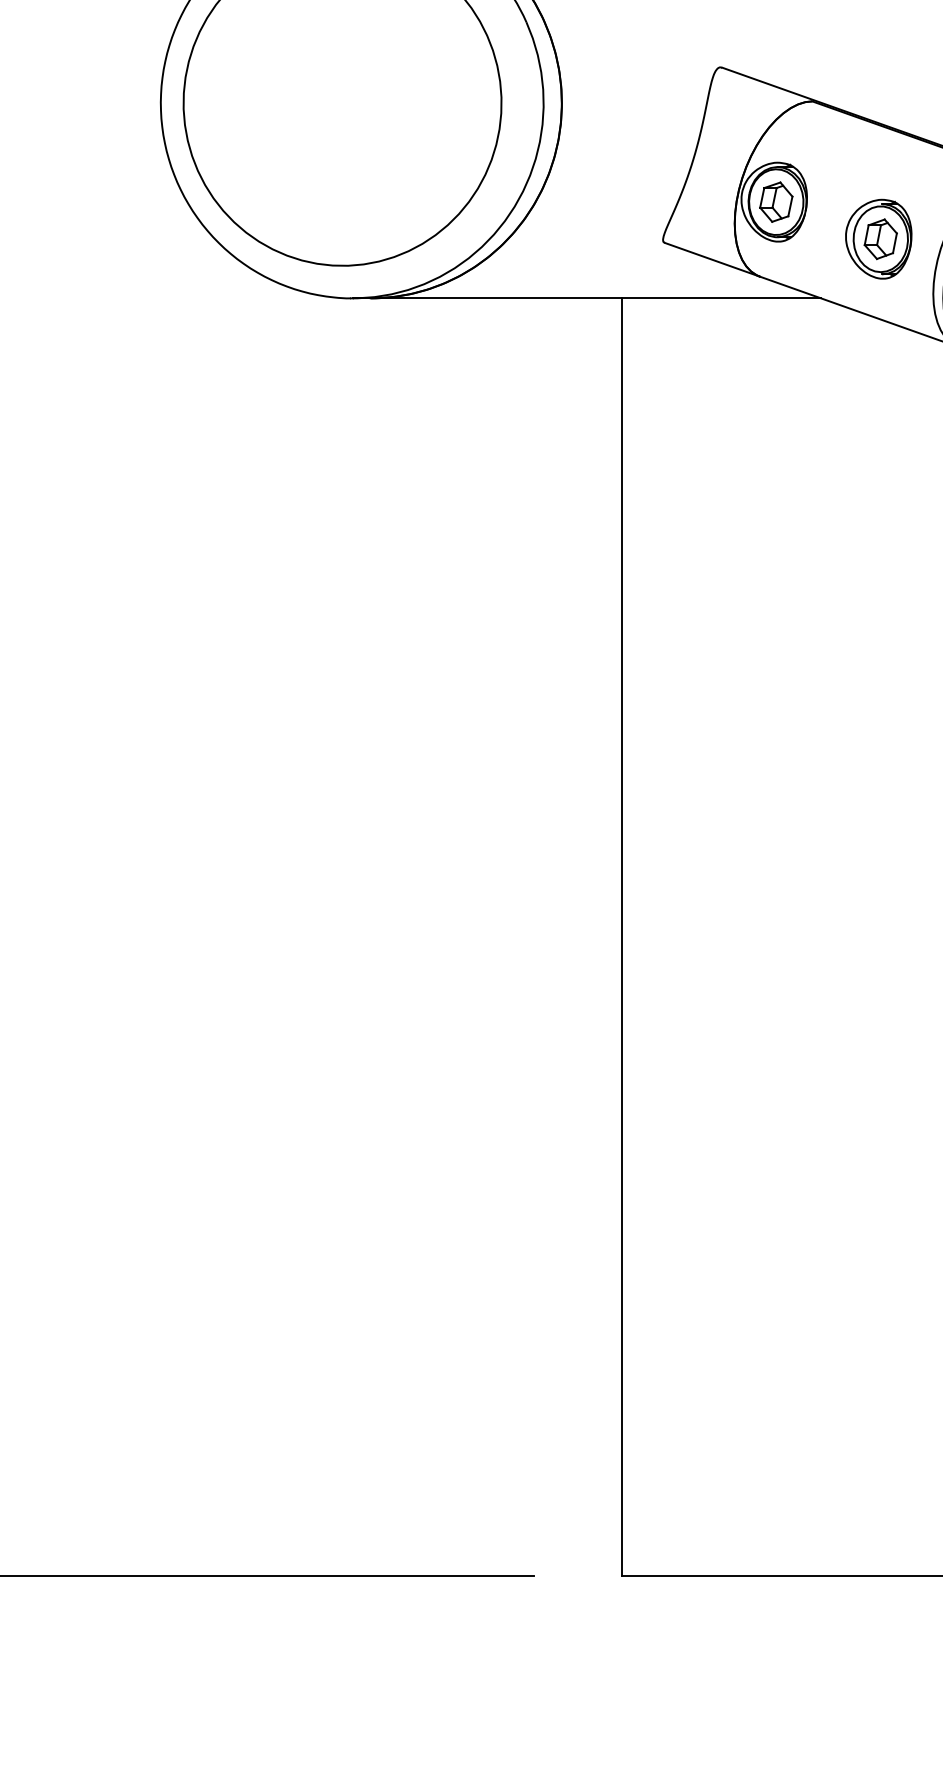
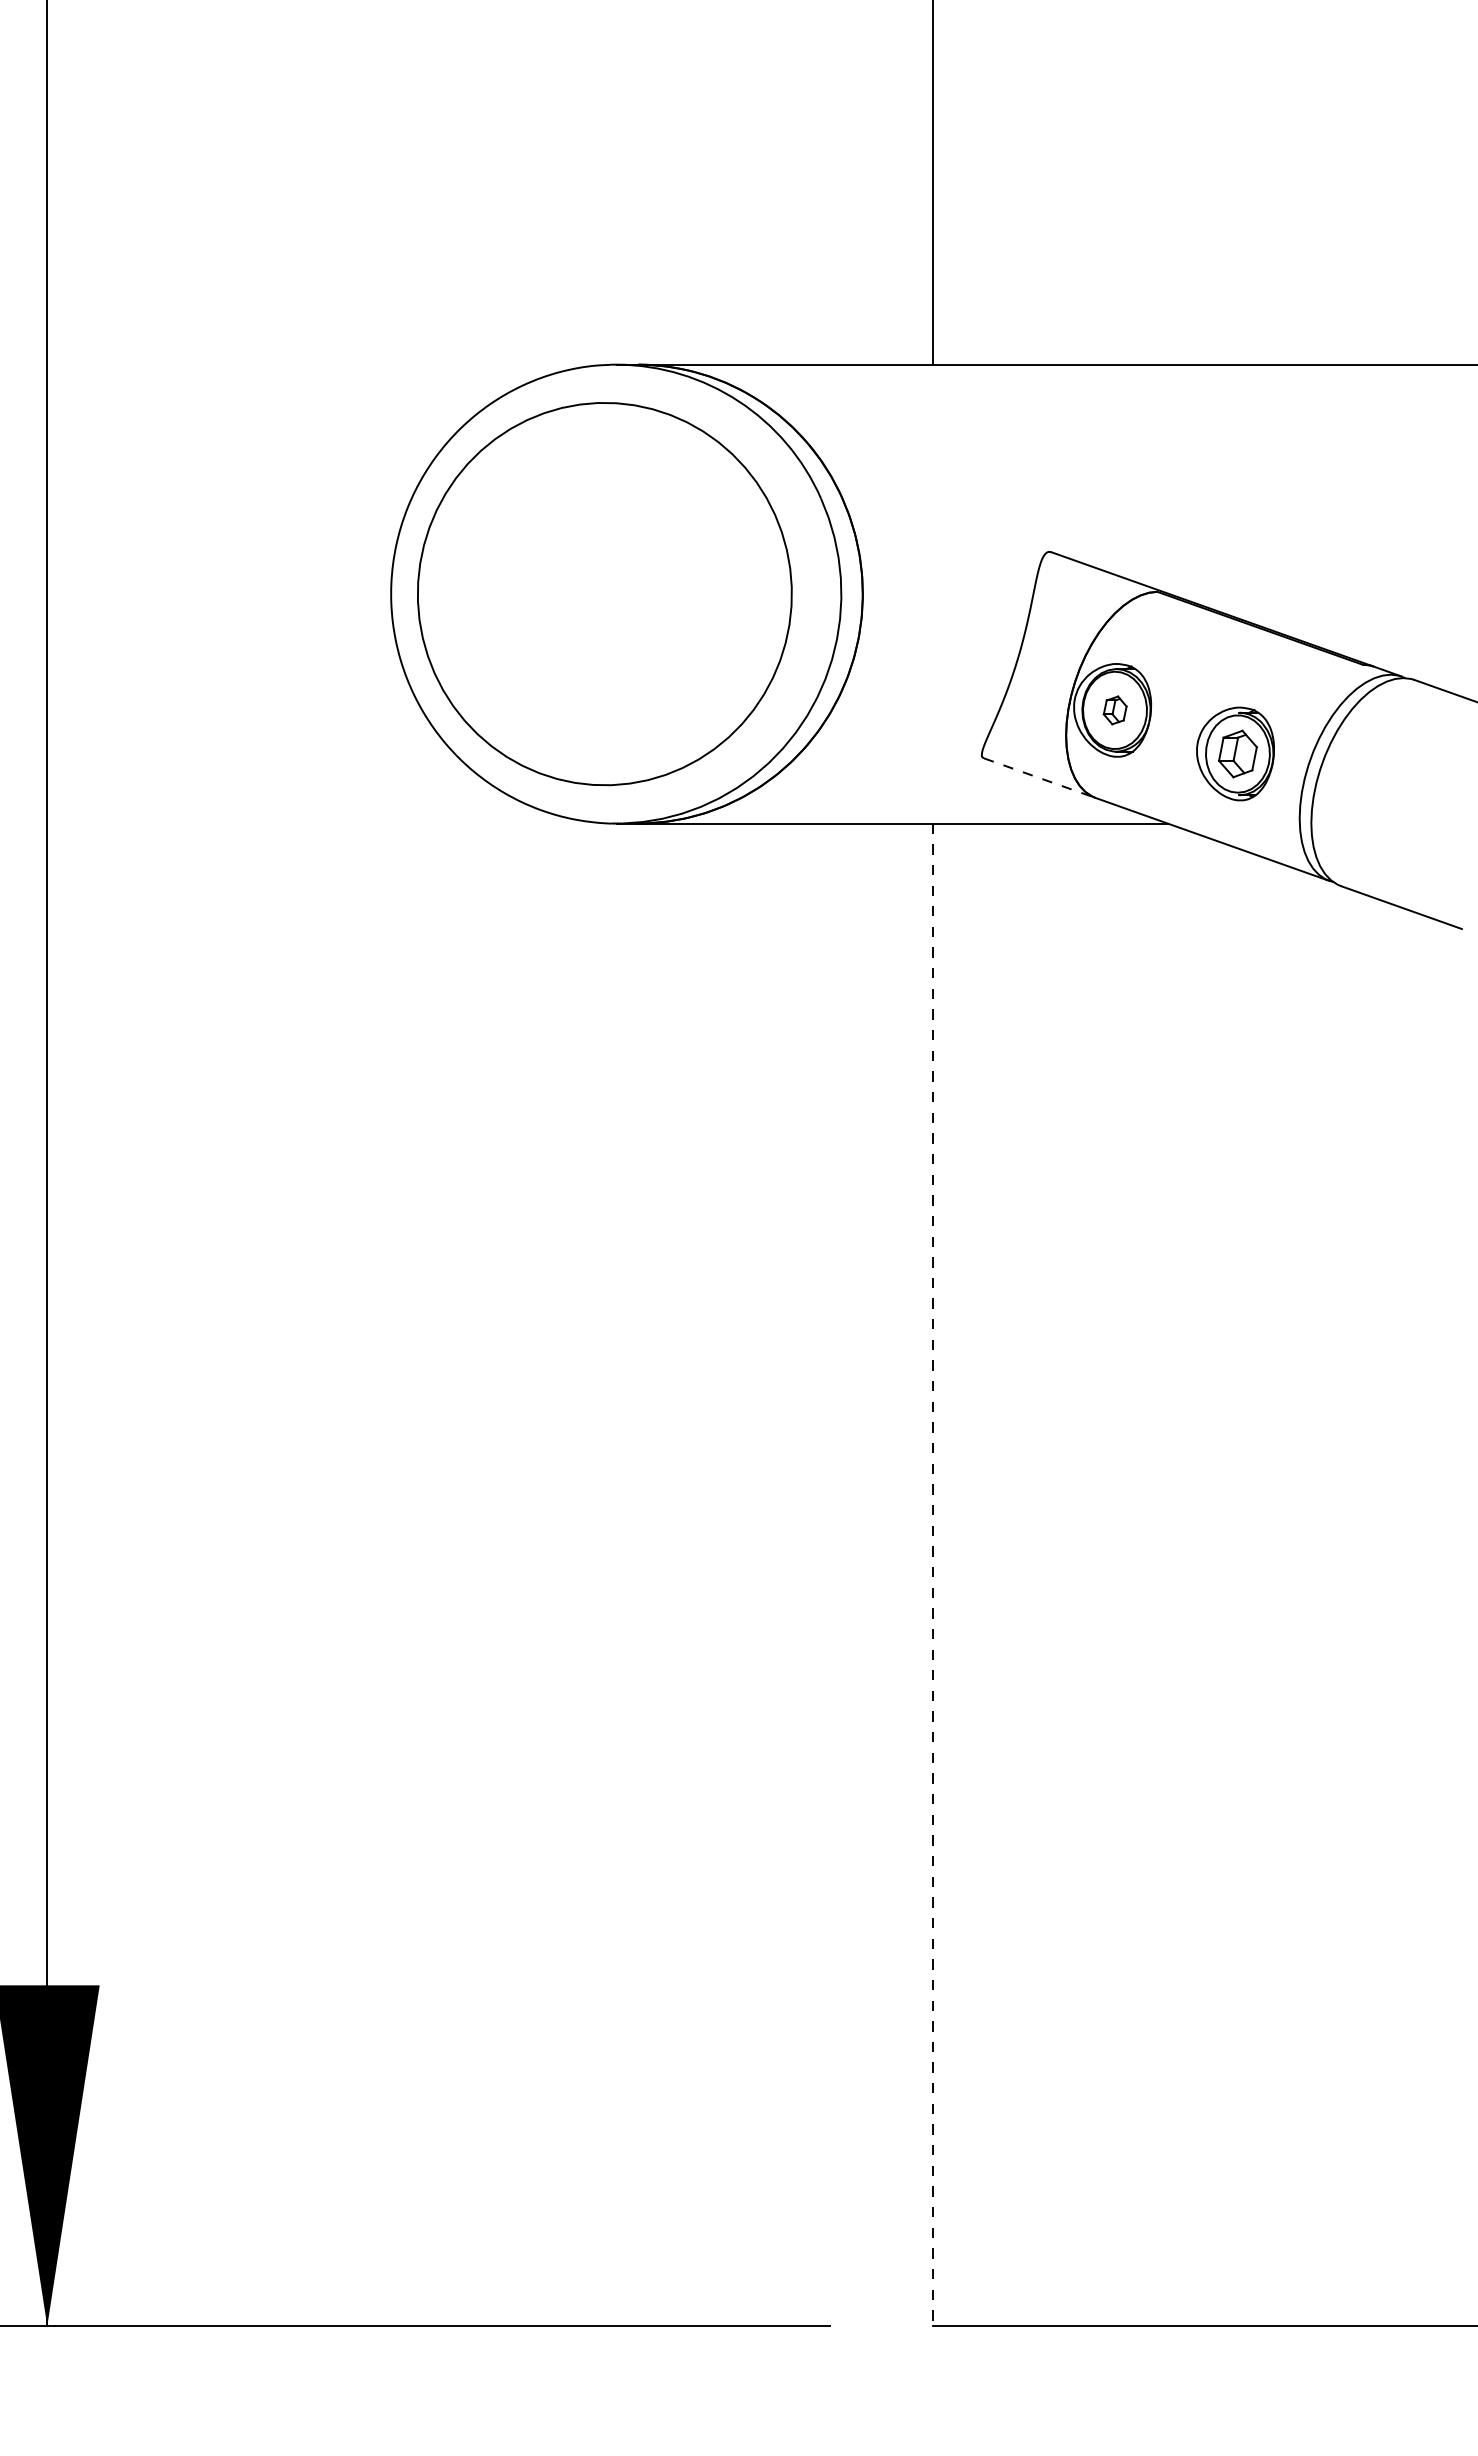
part: (776, 202) -> (1115, 710), size x0.6
line: (712, 260) -> (1040, 778), solid -> dashed
line: (621, 937) -> (933, 1575), solid -> dashed

